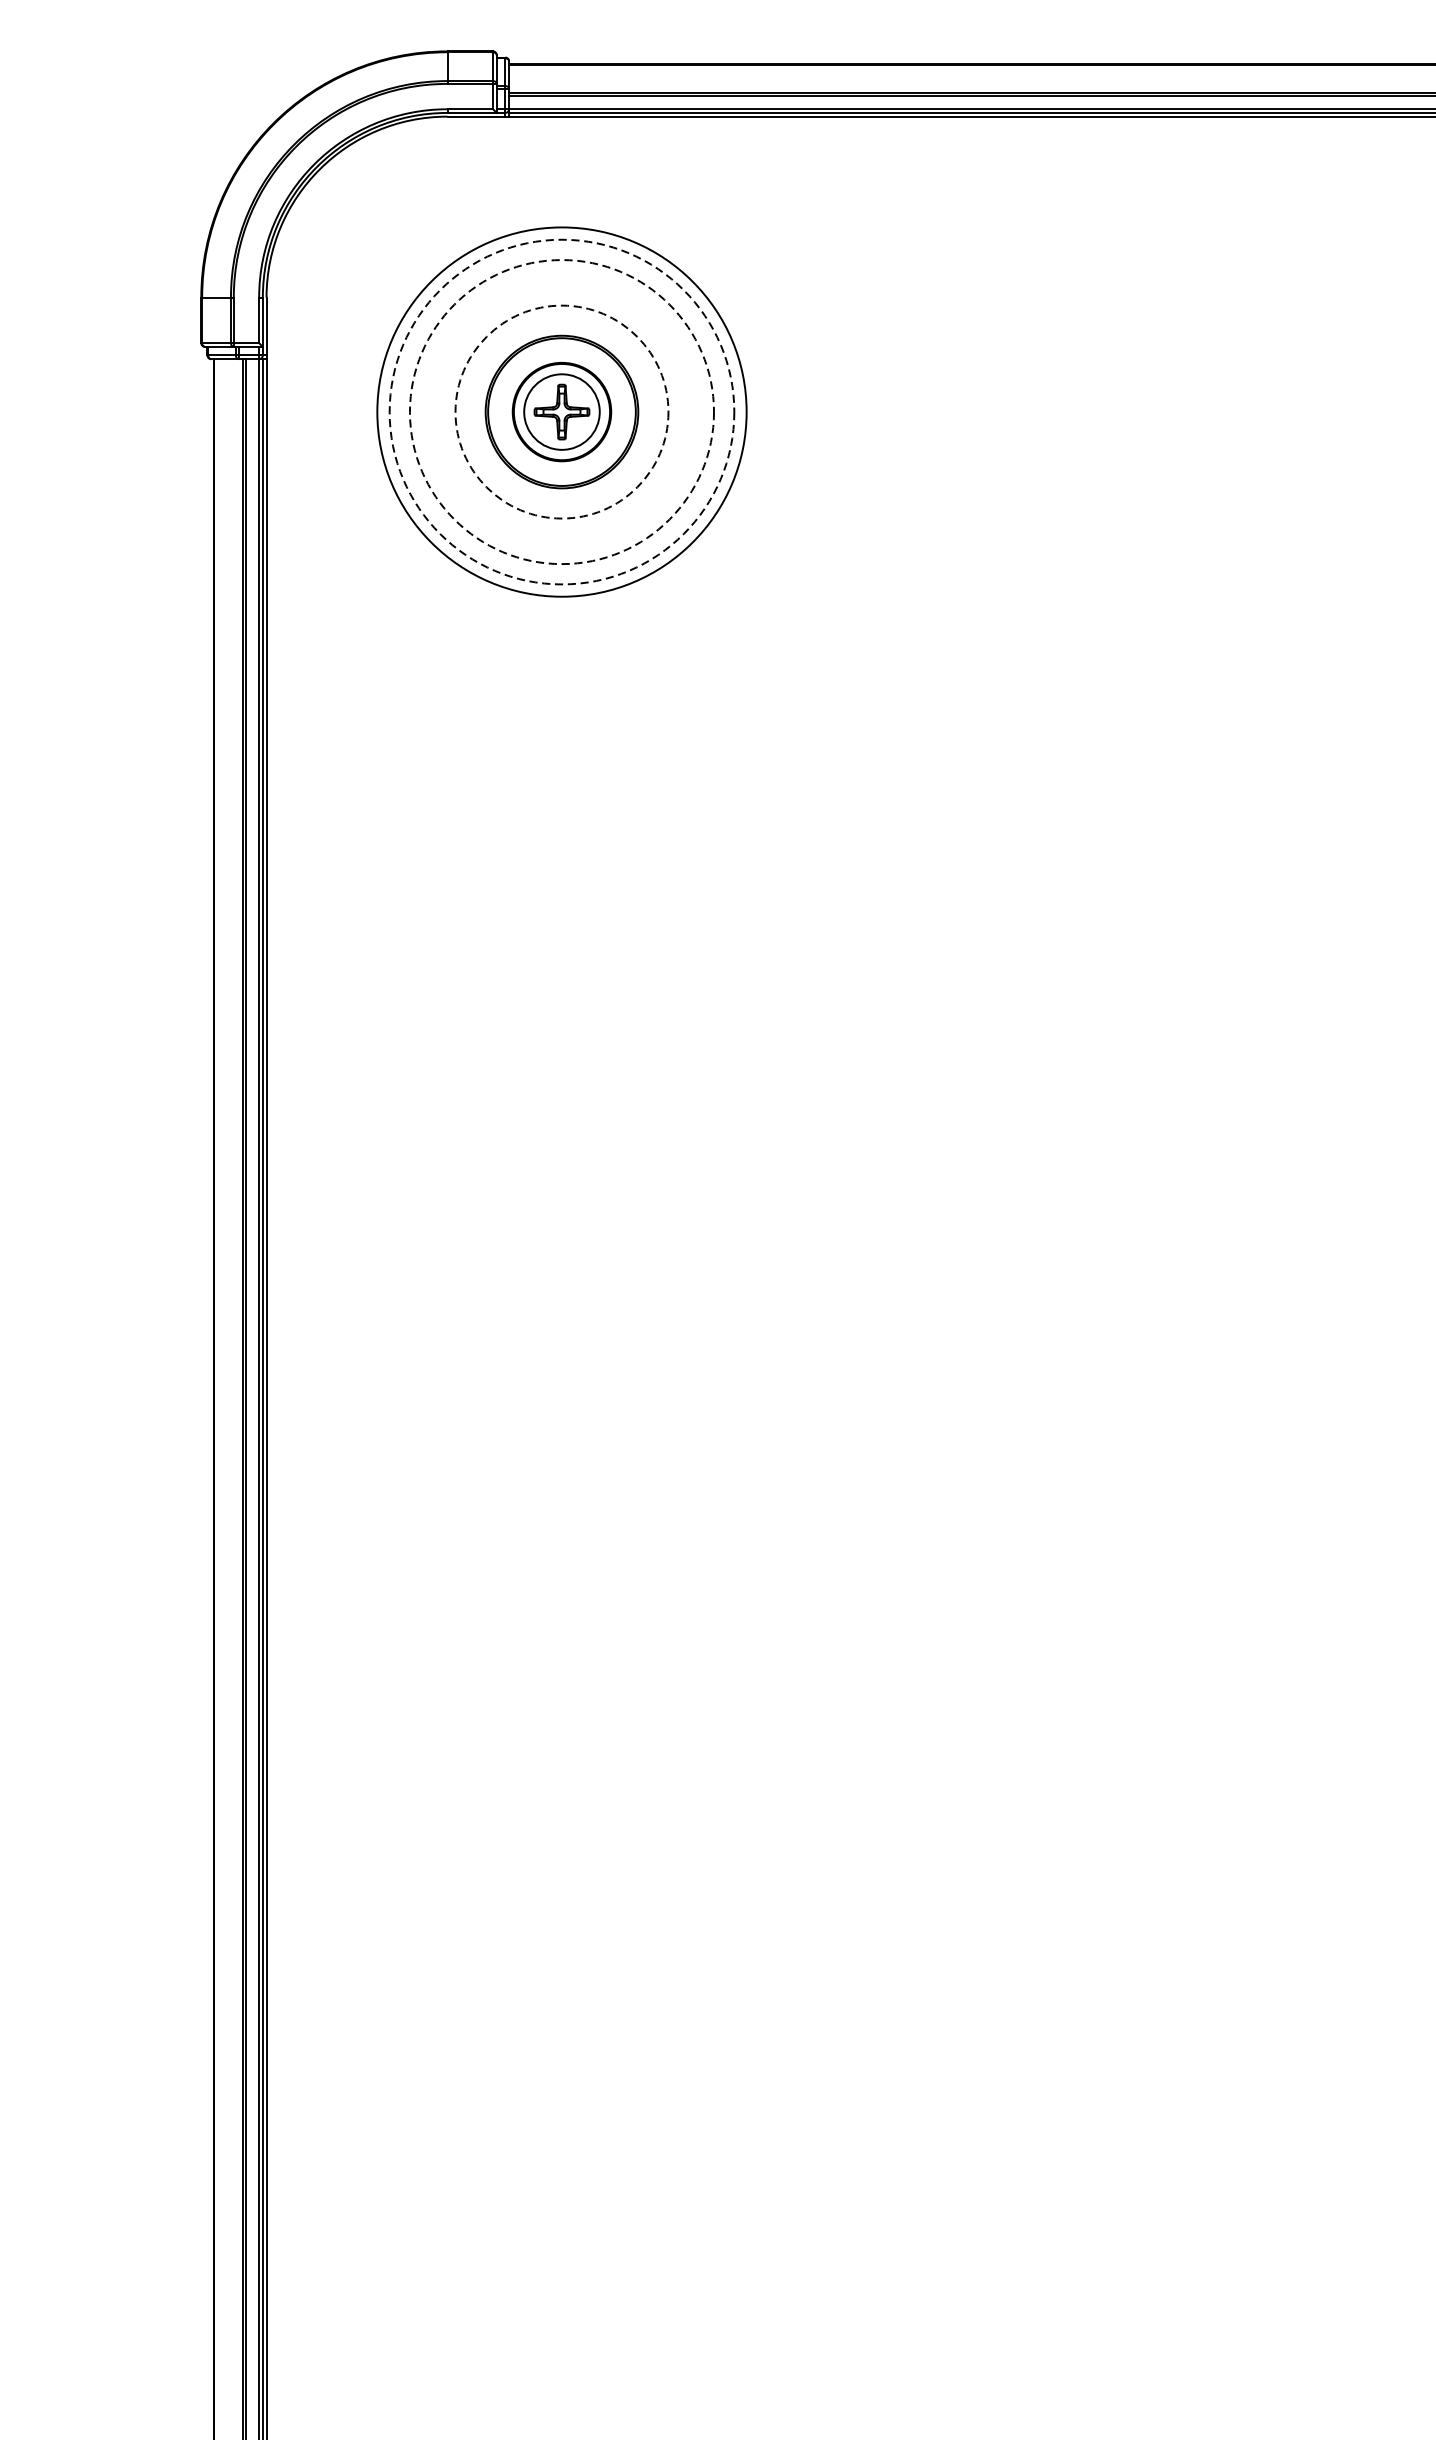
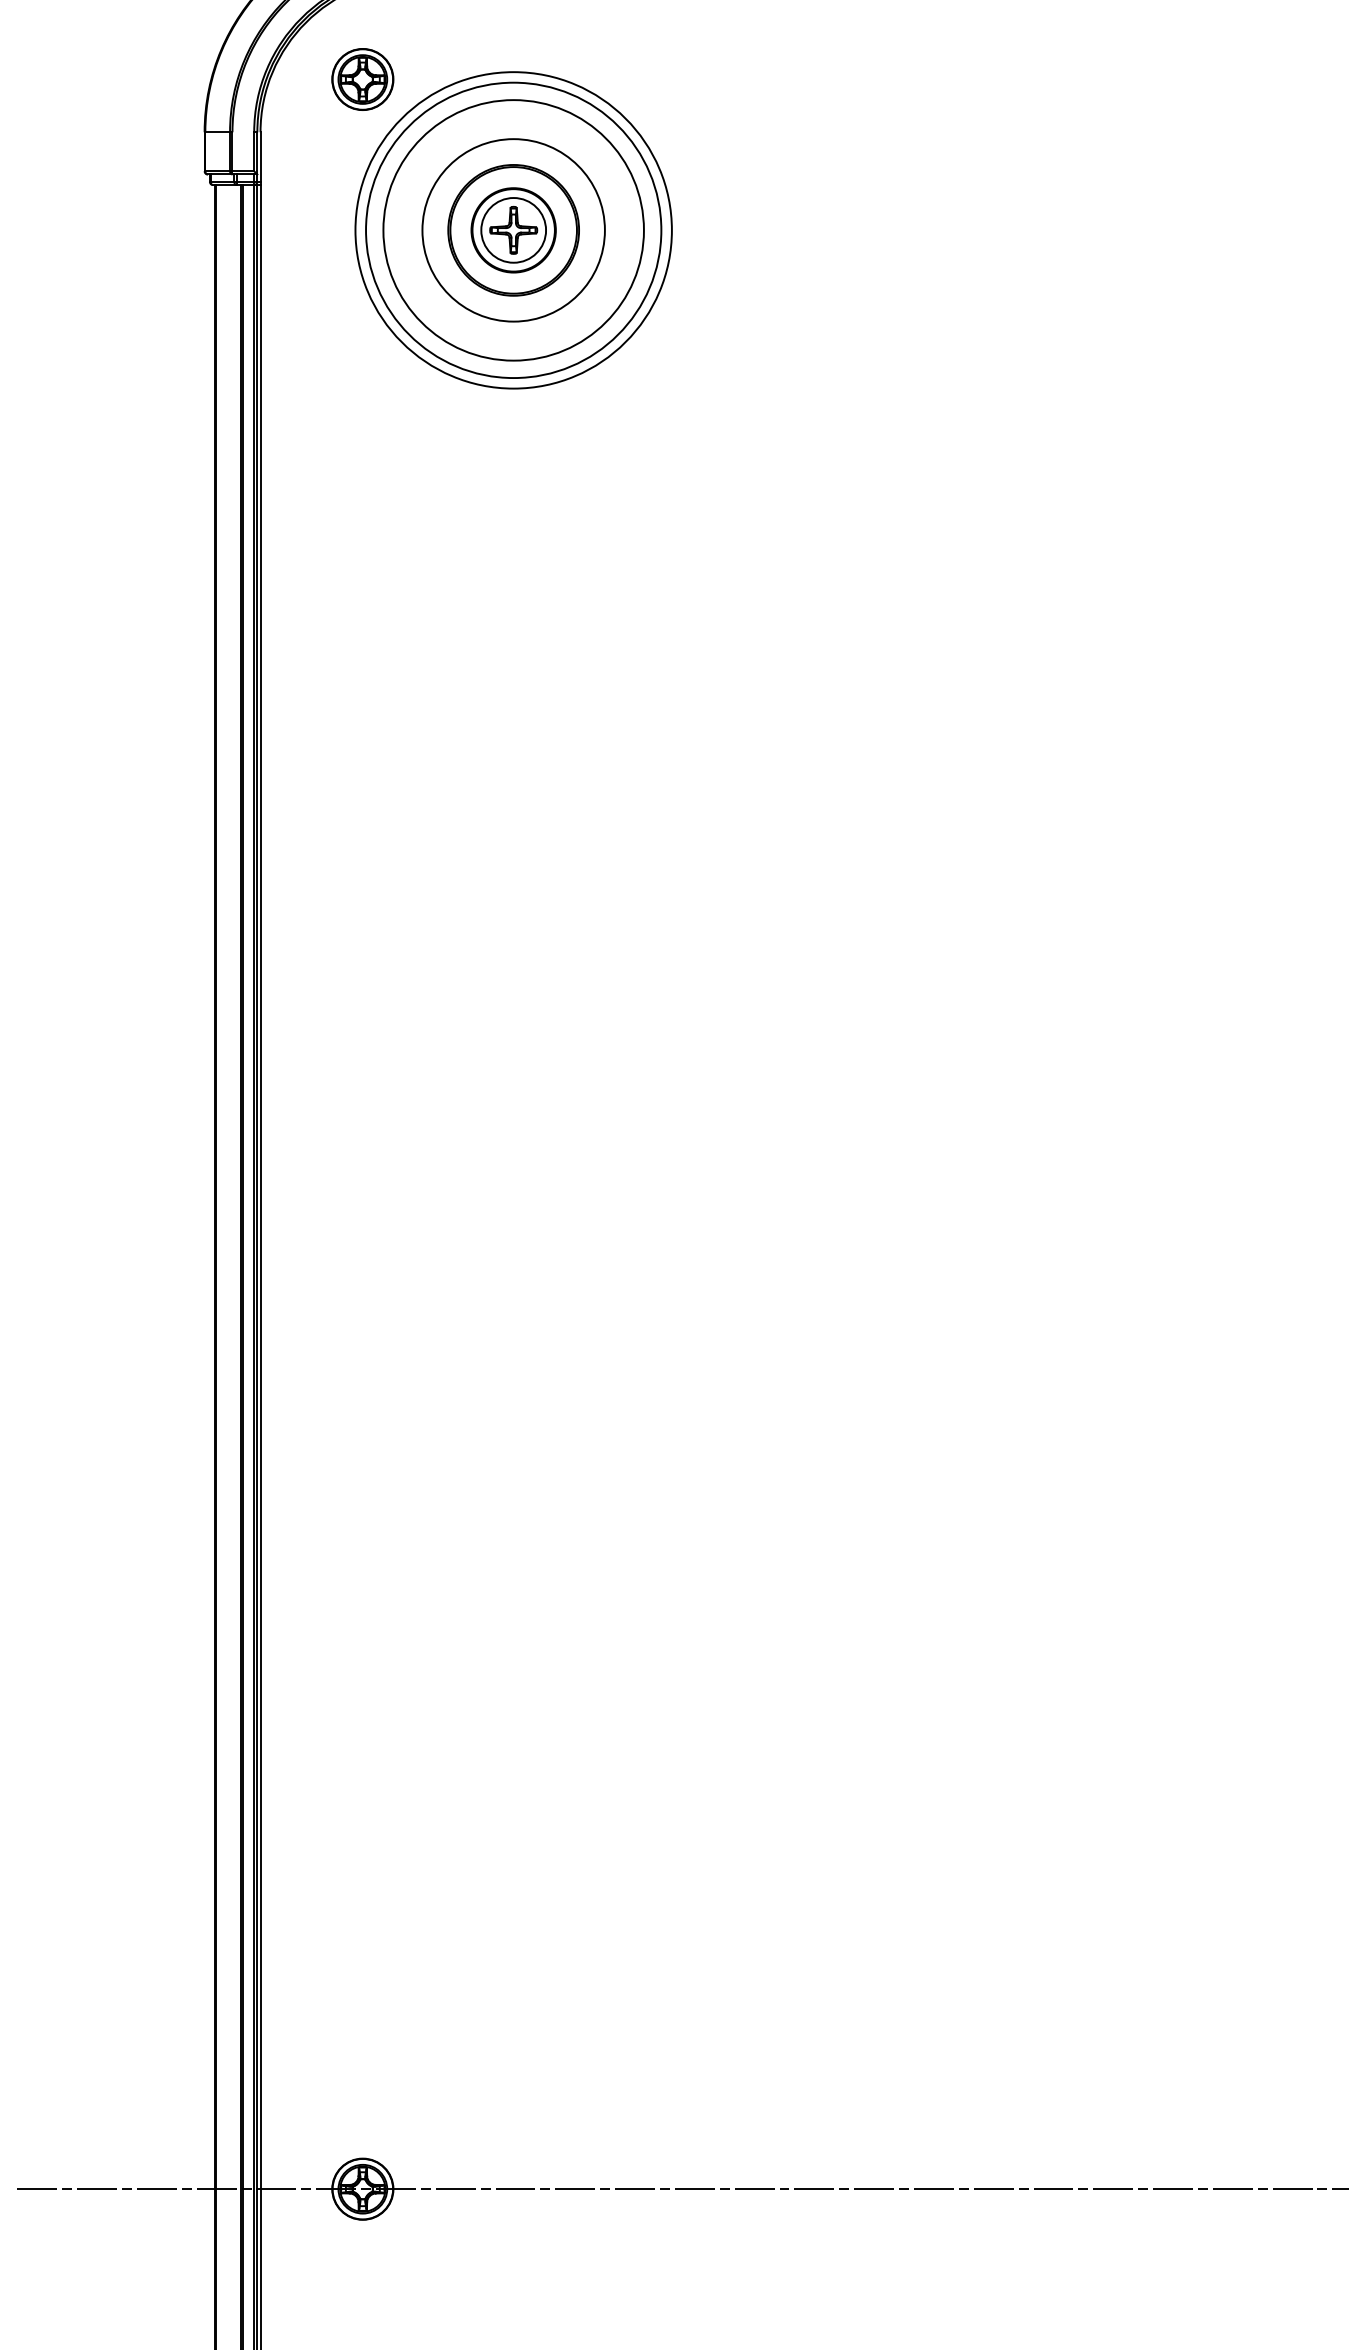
part: (385, 236) -> (362, 79), added
circle: (561, 412) -> (513, 230), dashed -> solid
circle: (561, 412) -> (513, 230), dashed -> solid
circle: (561, 412) -> (513, 230), dashed -> solid

